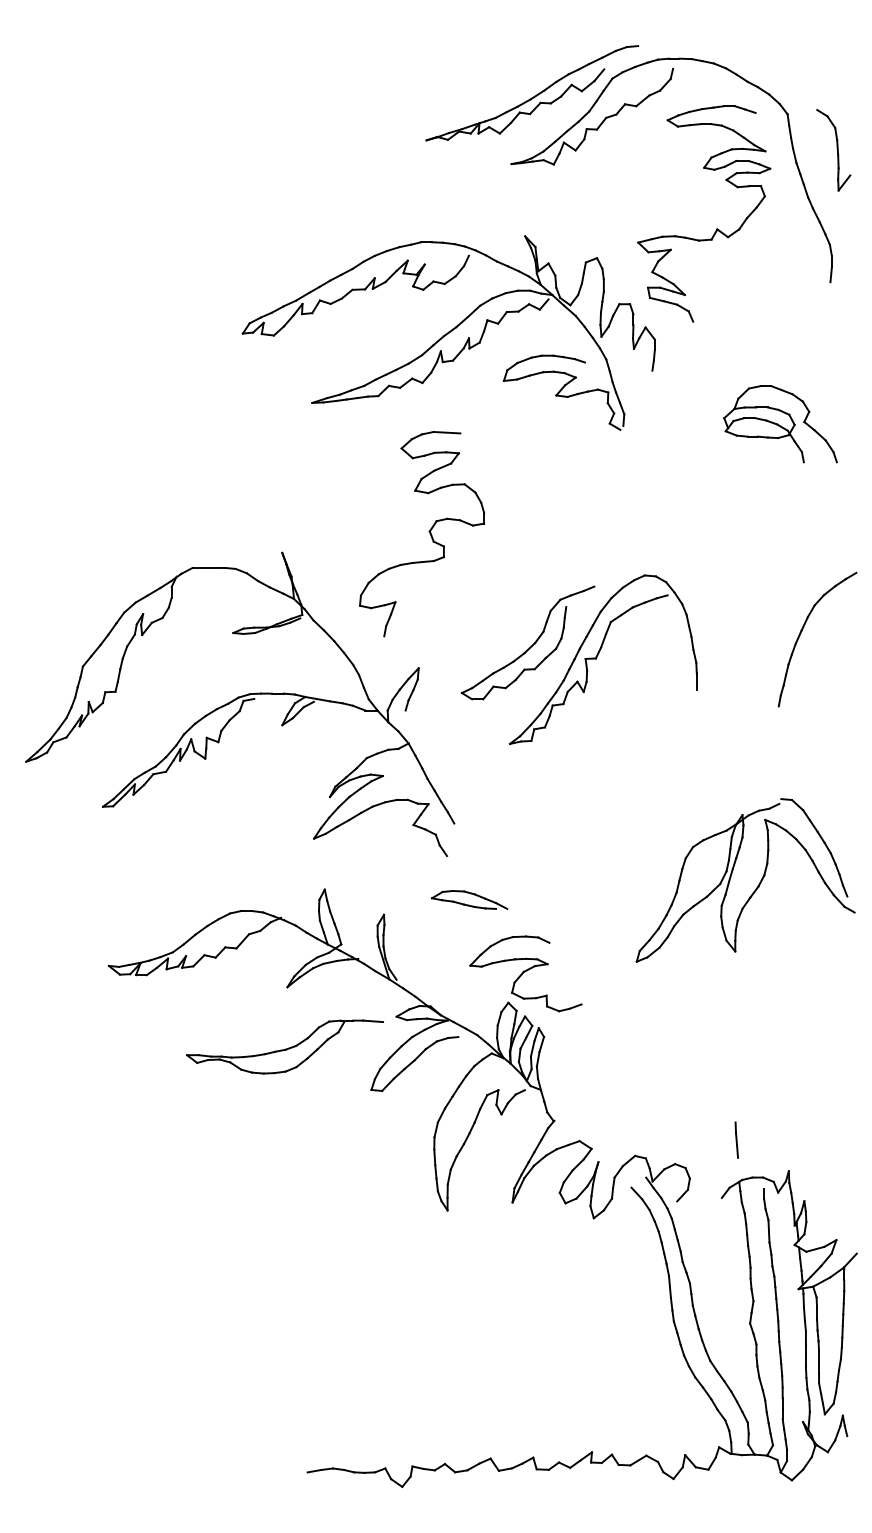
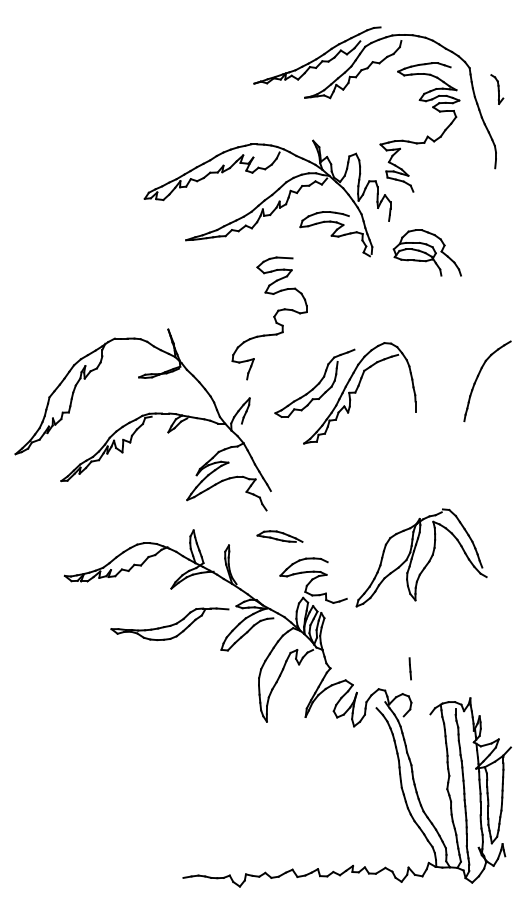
part: (834, 150) -> (497, 89), size x0.6
part: (778, 423) -> (426, 252), moved
part: (421, 534) -> (269, 318), moved
part: (757, 884) -> (428, 560), moved
line: (735, 1139) -> (409, 668), moved

